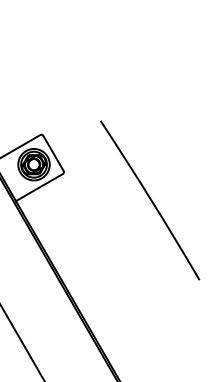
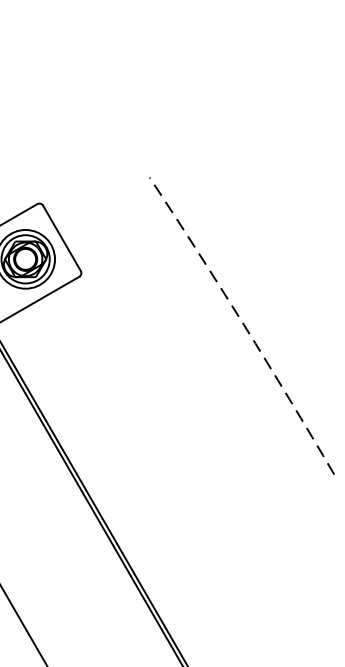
arc: (151, 199) -> (244, 324), solid -> dashed

